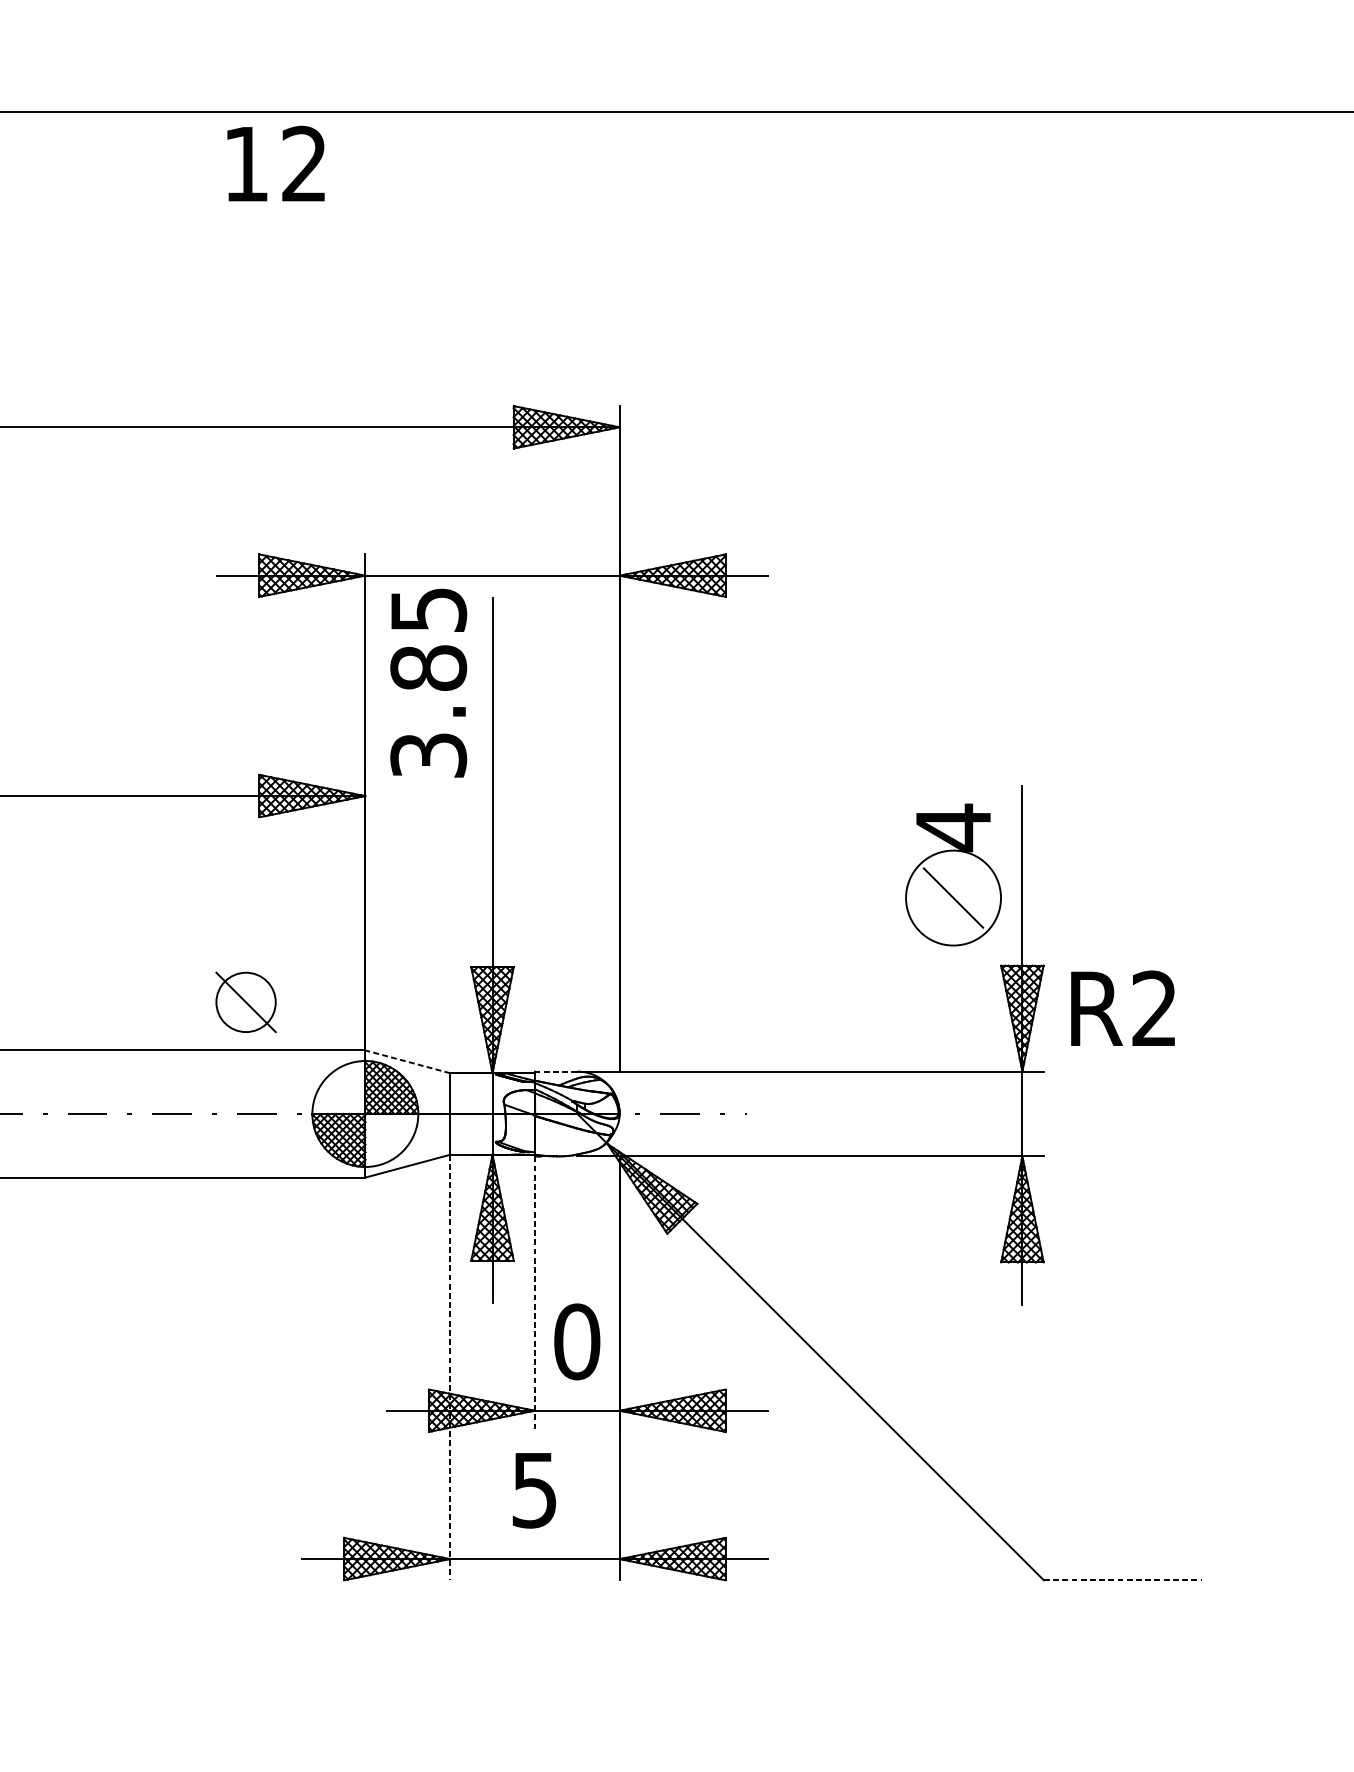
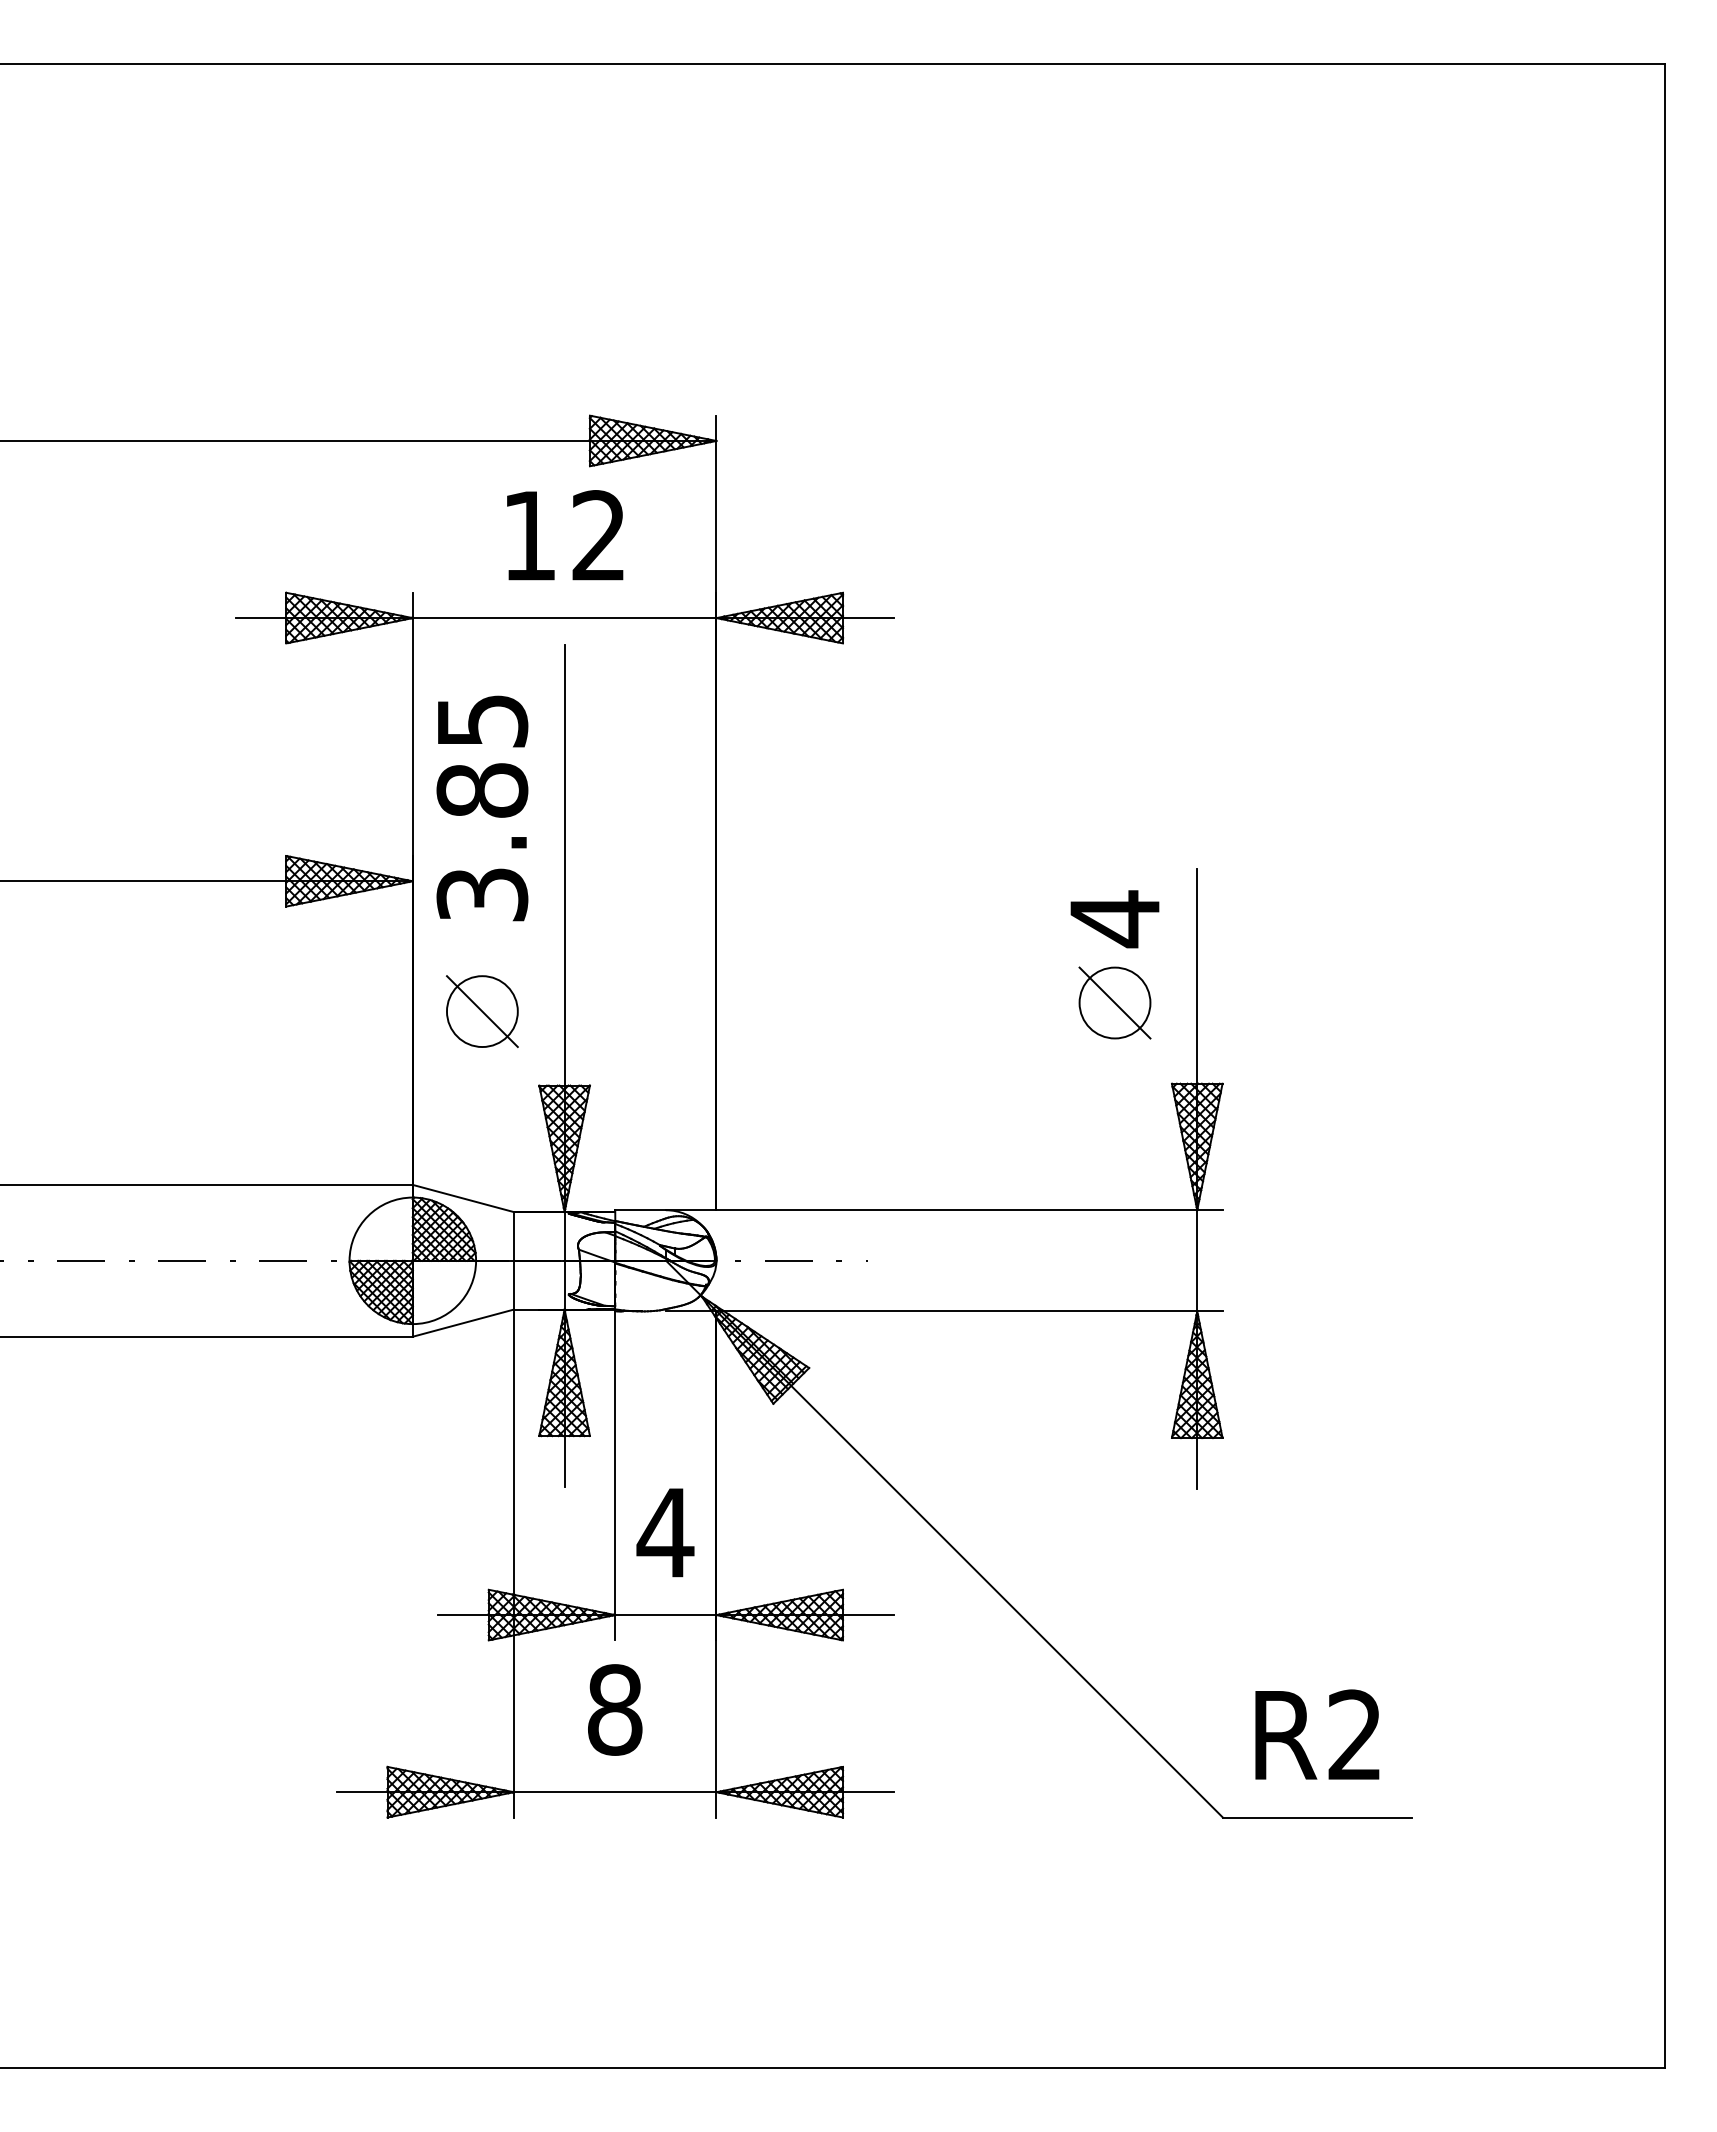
text: (276, 163) -> (565, 535), moved
text: (428, 683) -> (482, 808), moved
circle: (953, 897) -> (1114, 1002), size x0.62
part: (246, 1002) -> (482, 1011), moved
text: (1123, 1008) -> (1317, 1734), moved
line: (406, 1061) -> (462, 1198), dashed -> solid
line: (556, 1071) -> (640, 1210), dashed -> solid
line: (535, 1294) -> (615, 1476), dashed -> solid
text: (577, 1341) -> (665, 1532), 0 -> 4
line: (450, 1367) -> (514, 1563), dashed -> solid
text: (535, 1489) -> (615, 1709), 5 -> 8
line: (1123, 1580) -> (1317, 1817), dashed -> solid

